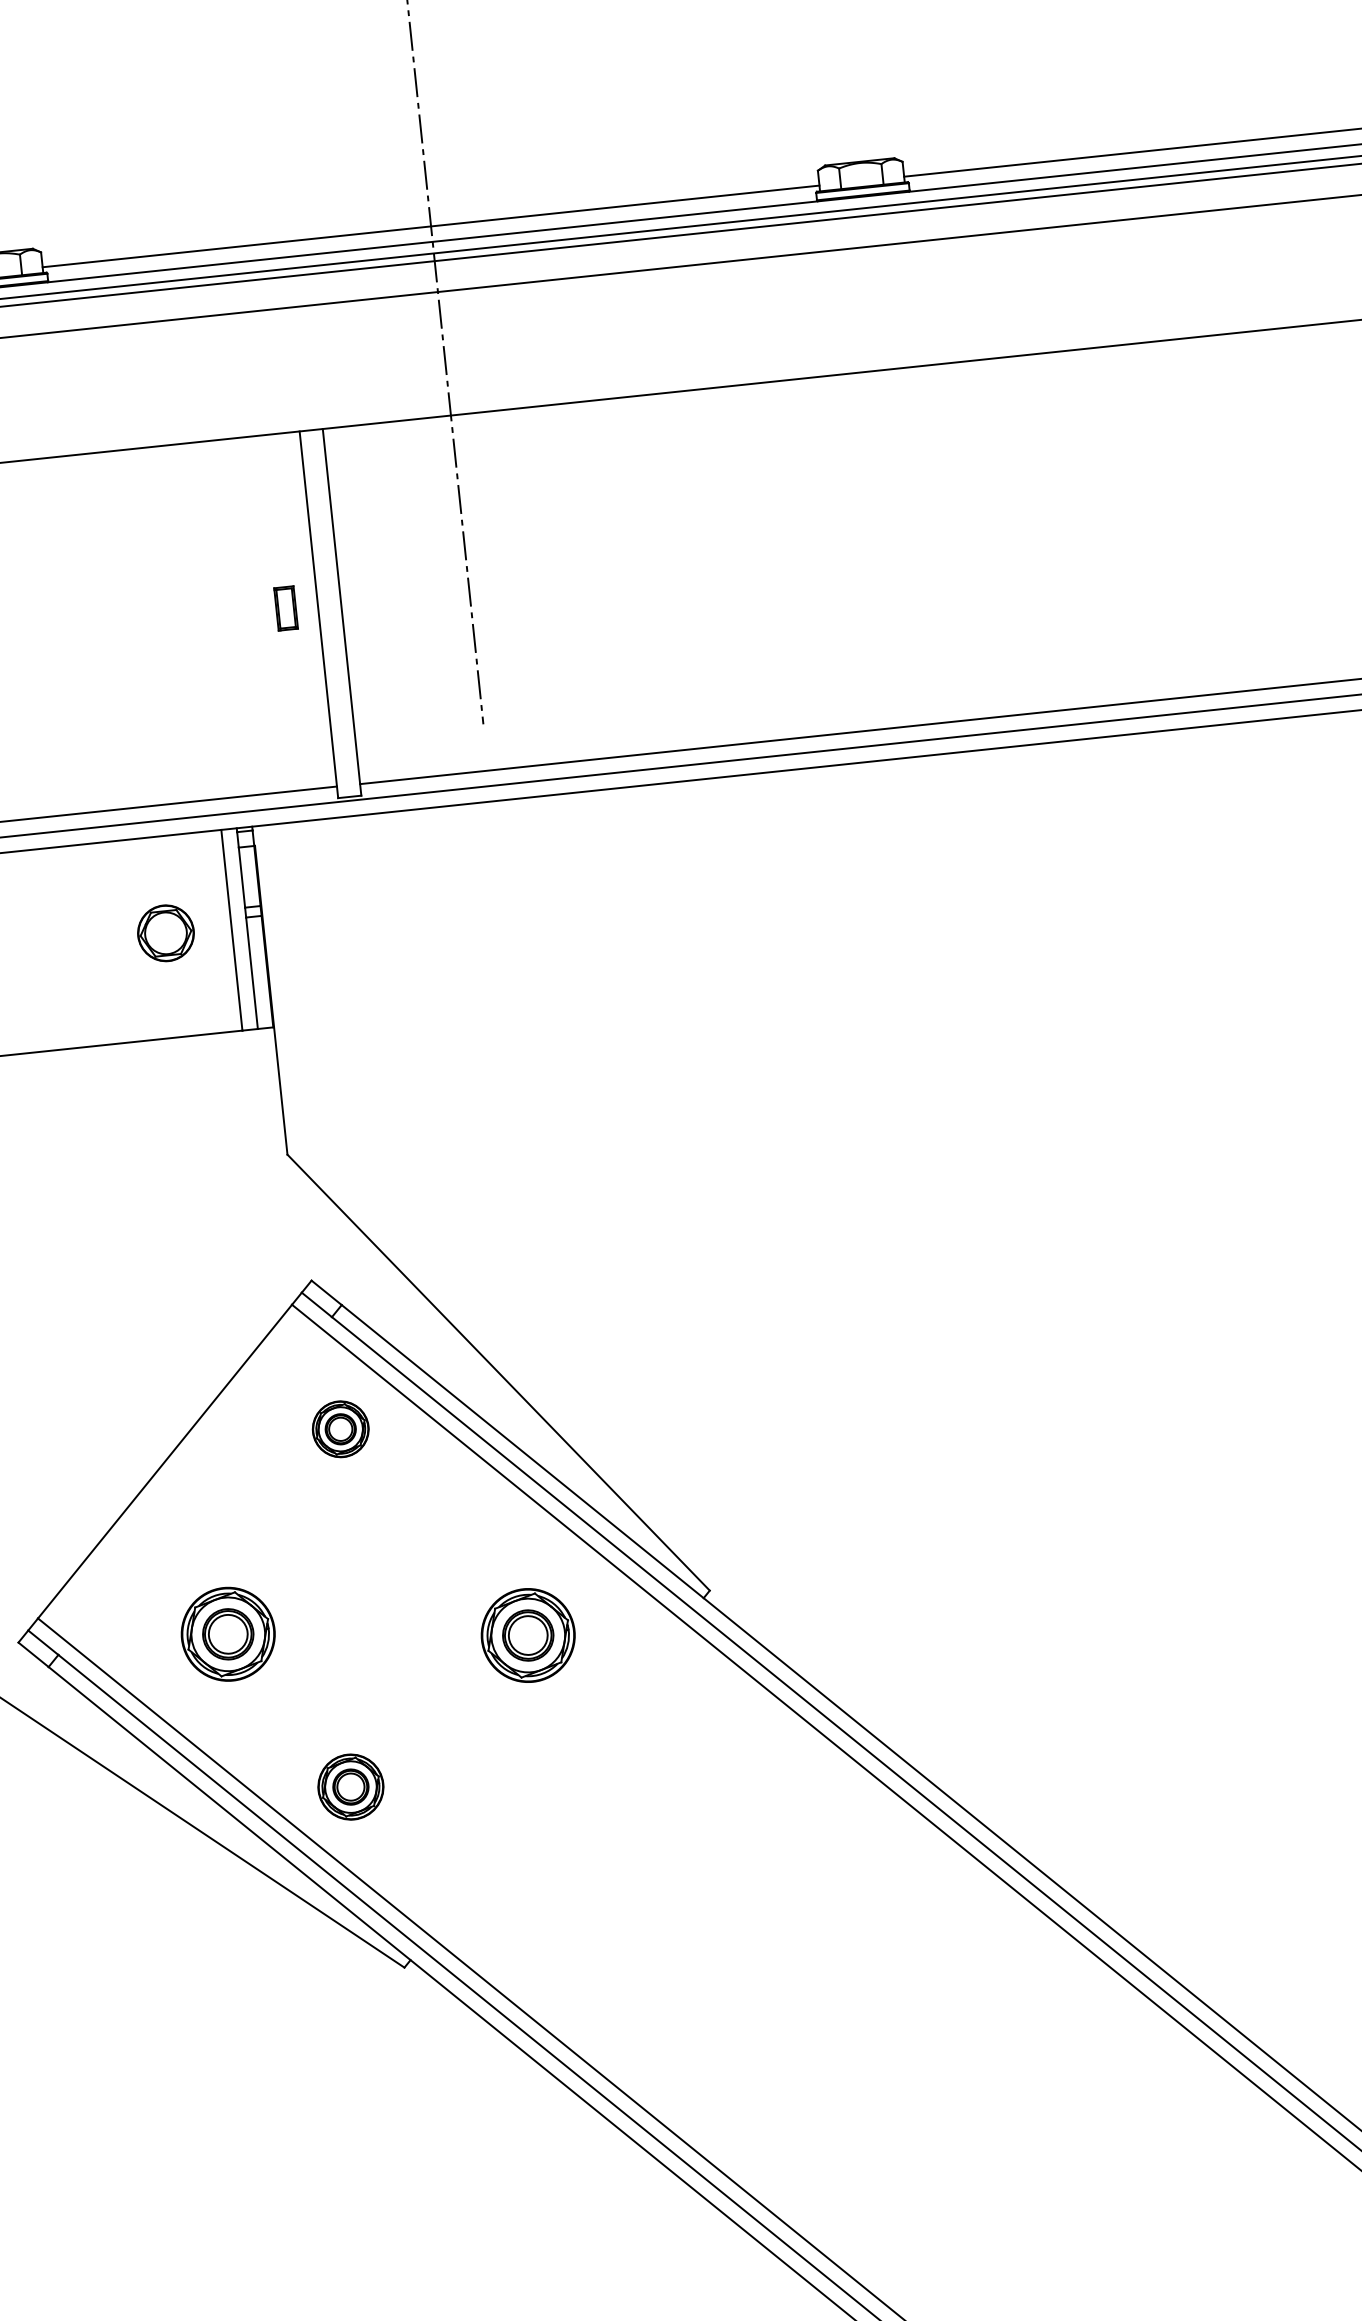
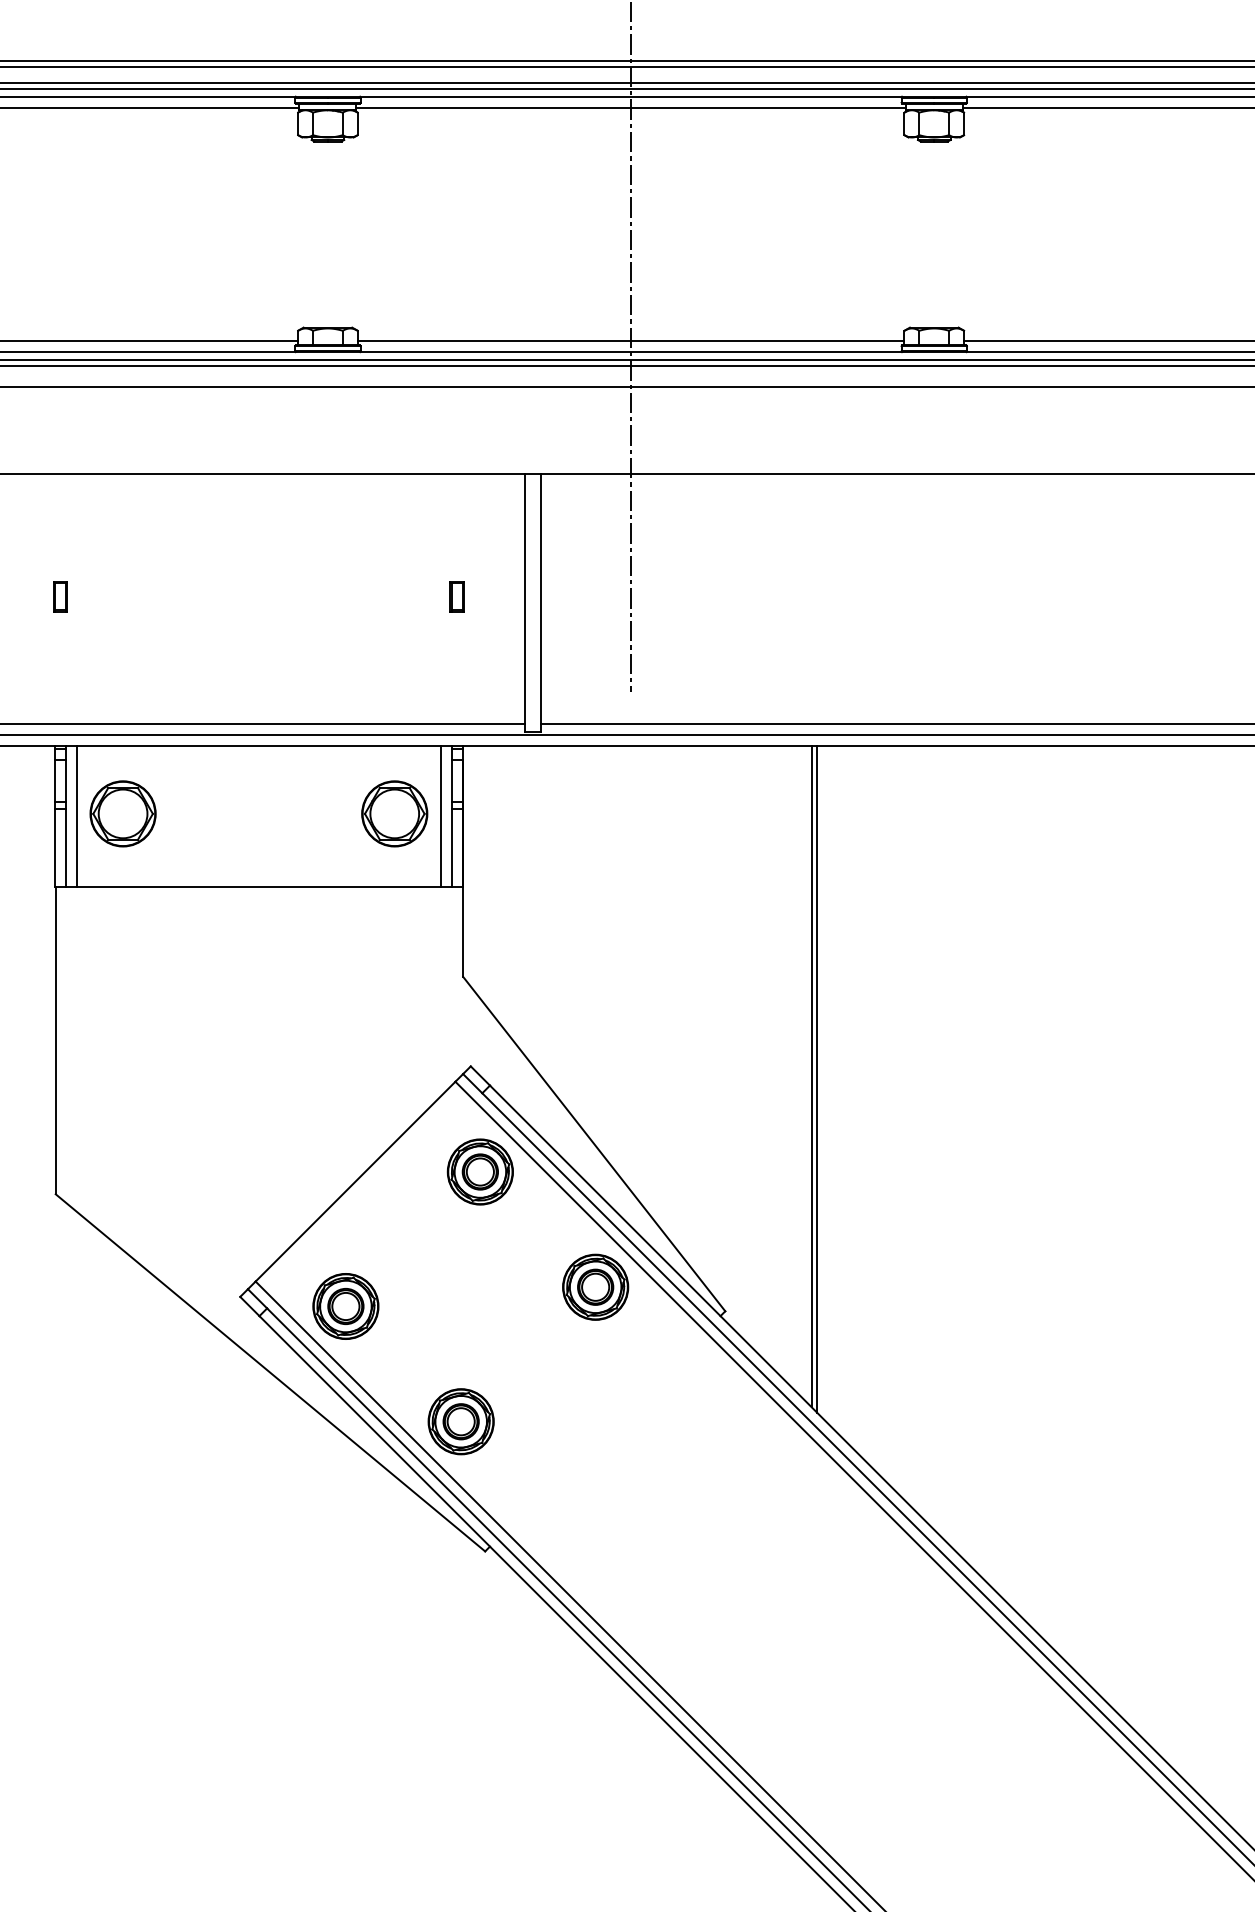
part: (285, 608) -> (456, 596), moved
part: (165, 932) -> (394, 813), size x1.67
line: (797, 1244) -> (811, 1076), added
line: (804, 1247) -> (816, 1079), added
part: (339, 1428) -> (479, 1171), size x1.67
part: (227, 1634) -> (345, 1306), moved
part: (527, 1634) -> (595, 1286), moved
part: (349, 1786) -> (460, 1421), size x1.43

